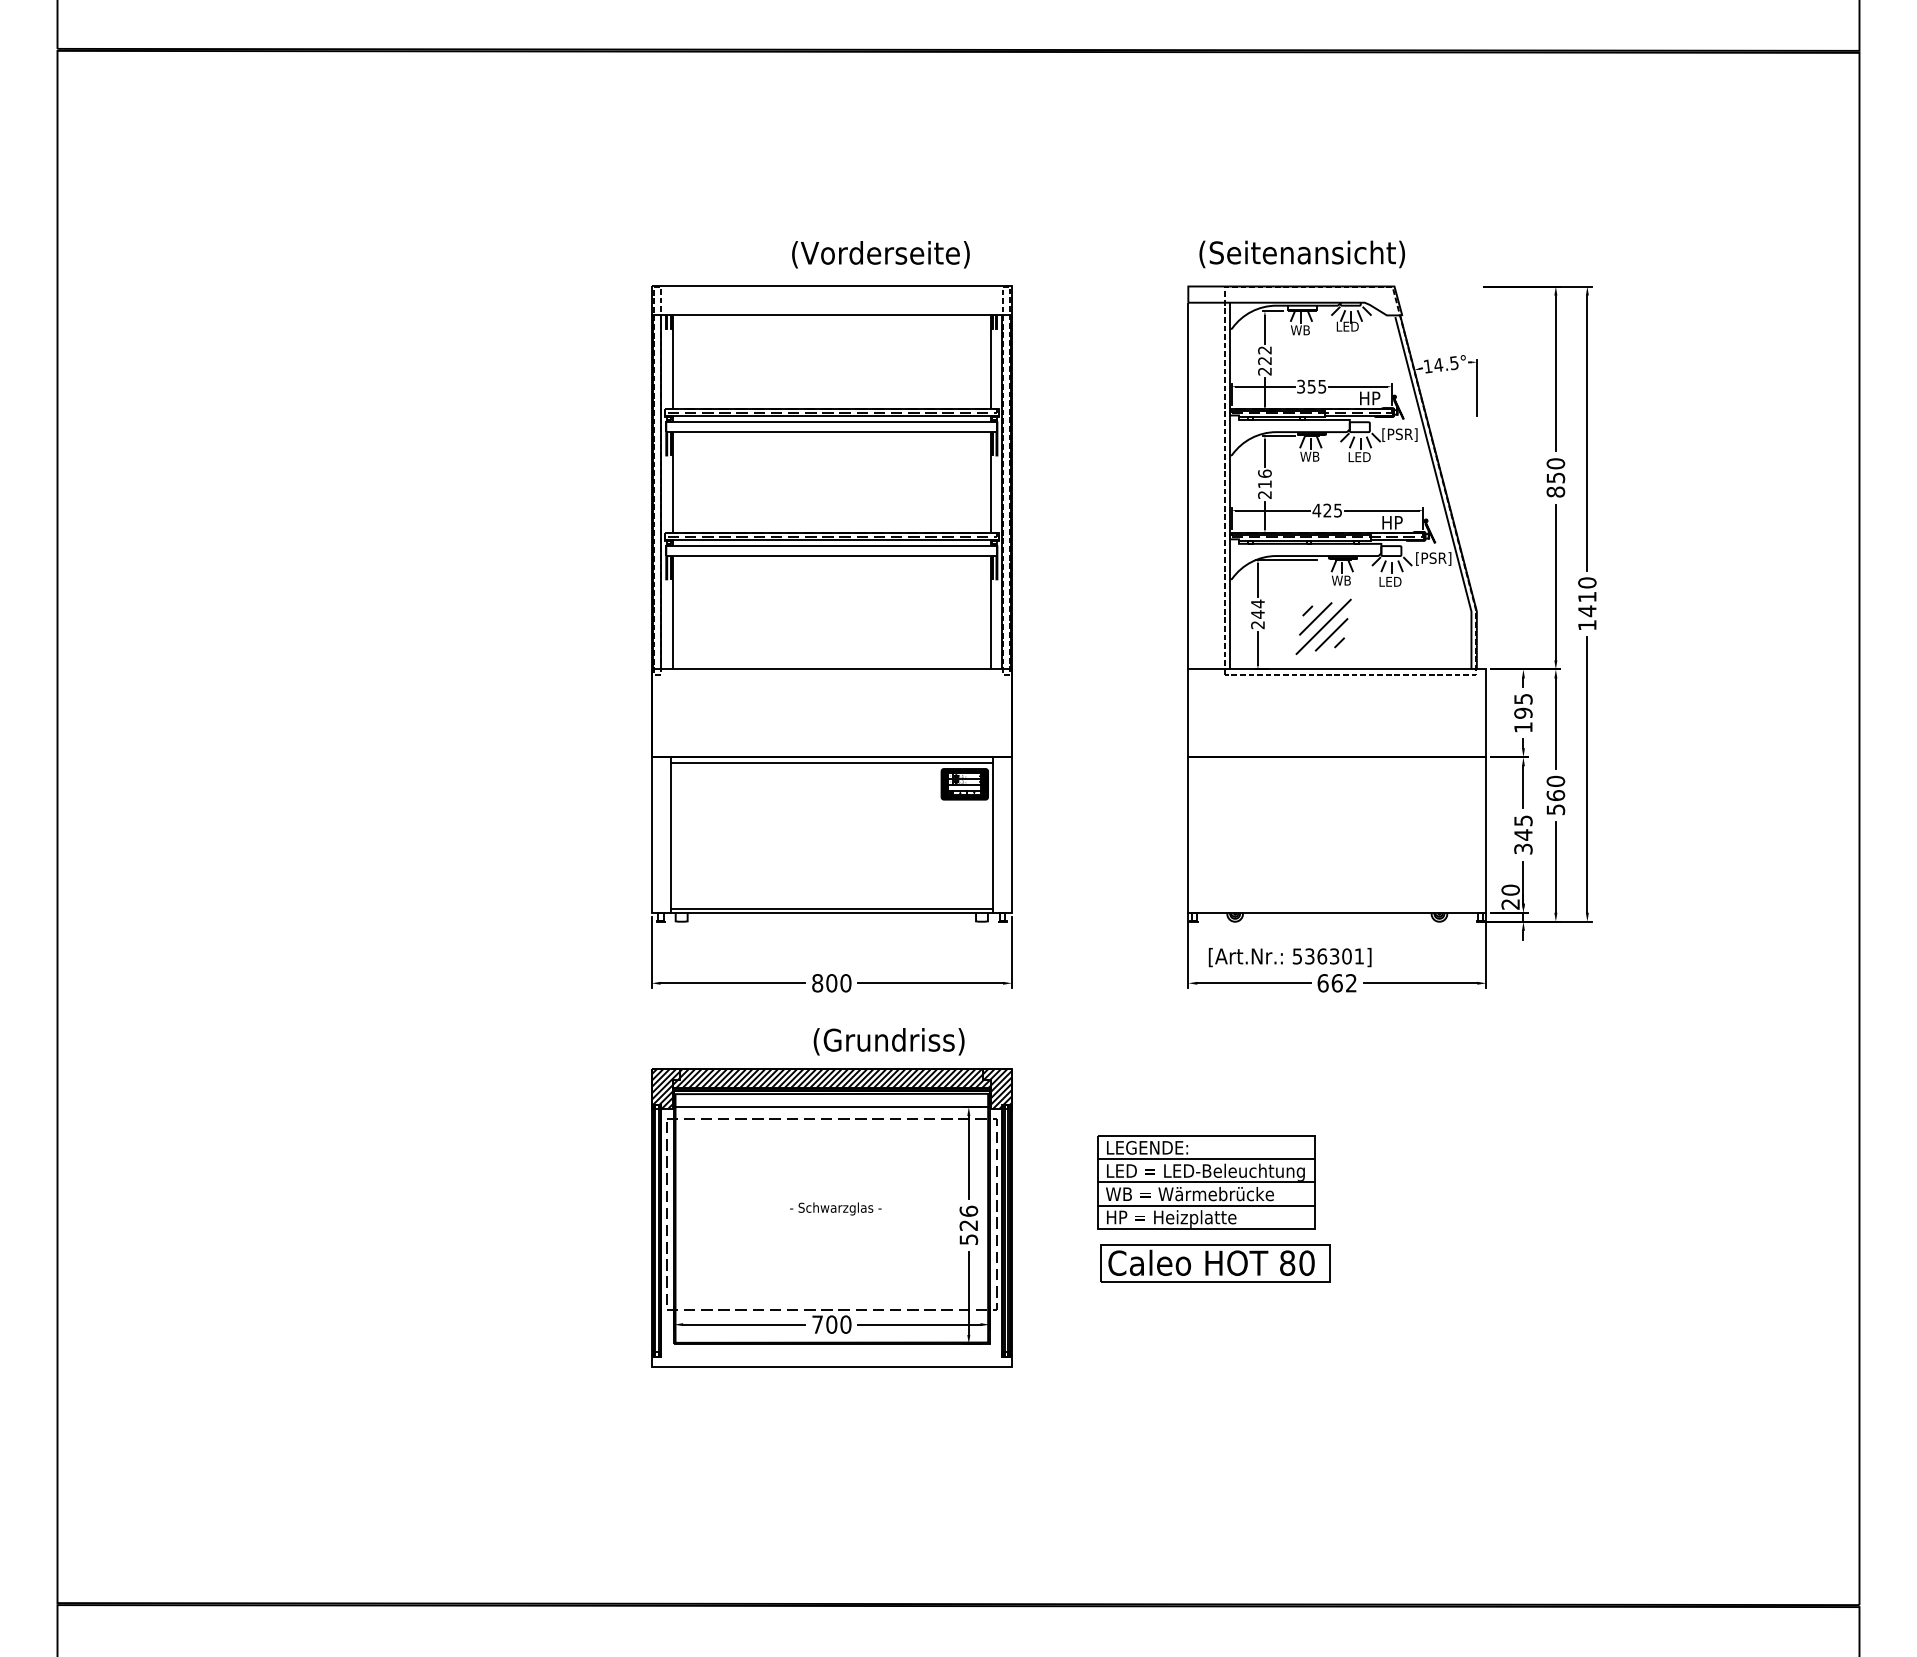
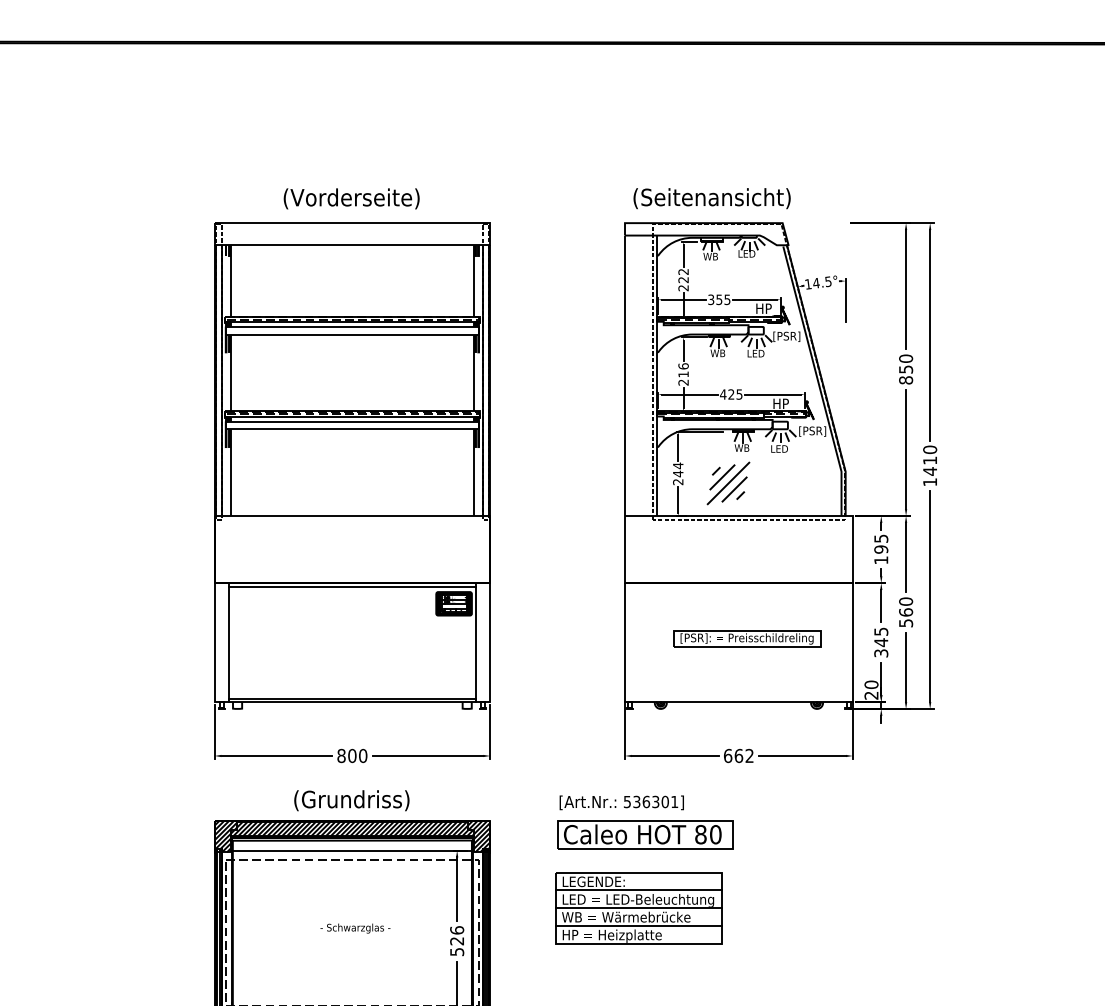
text: (880, 254) -> (351, 198), moved
part: (1348, 829) -> (747, 638), added
text: (1289, 957) -> (621, 802), moved
text: (888, 1041) -> (351, 800), moved
part: (1215, 1263) -> (645, 834), moved

